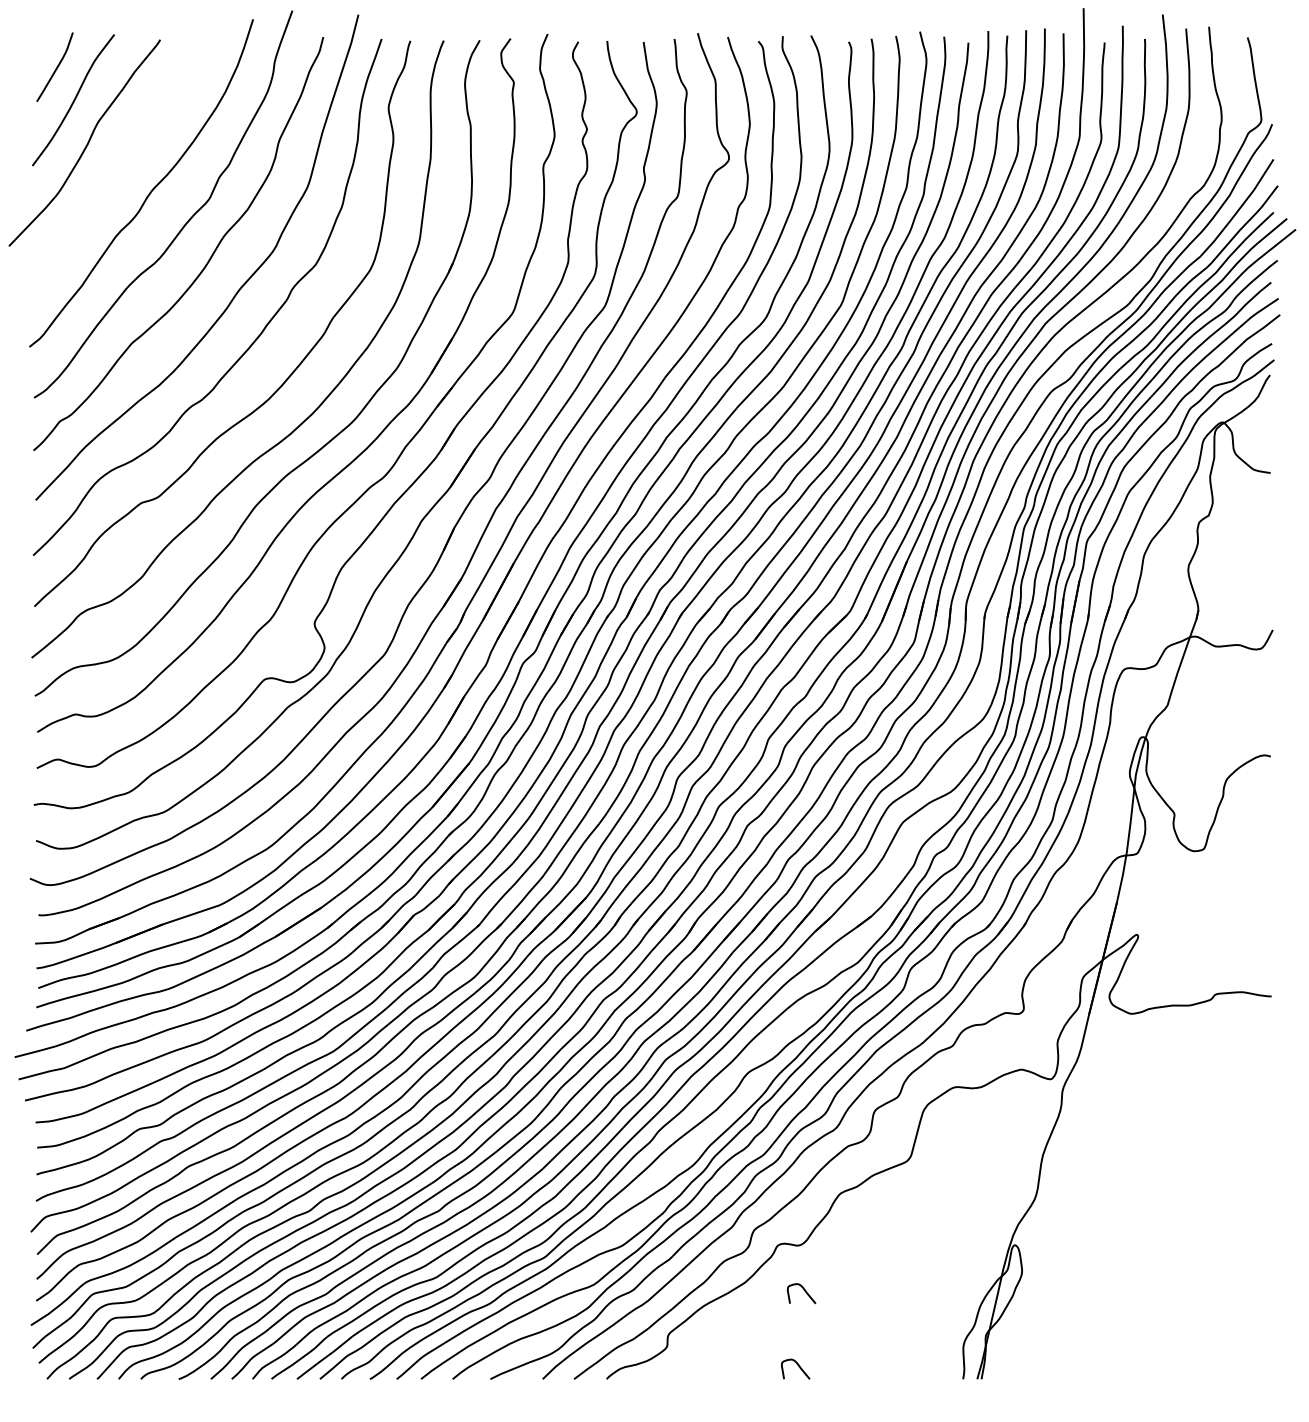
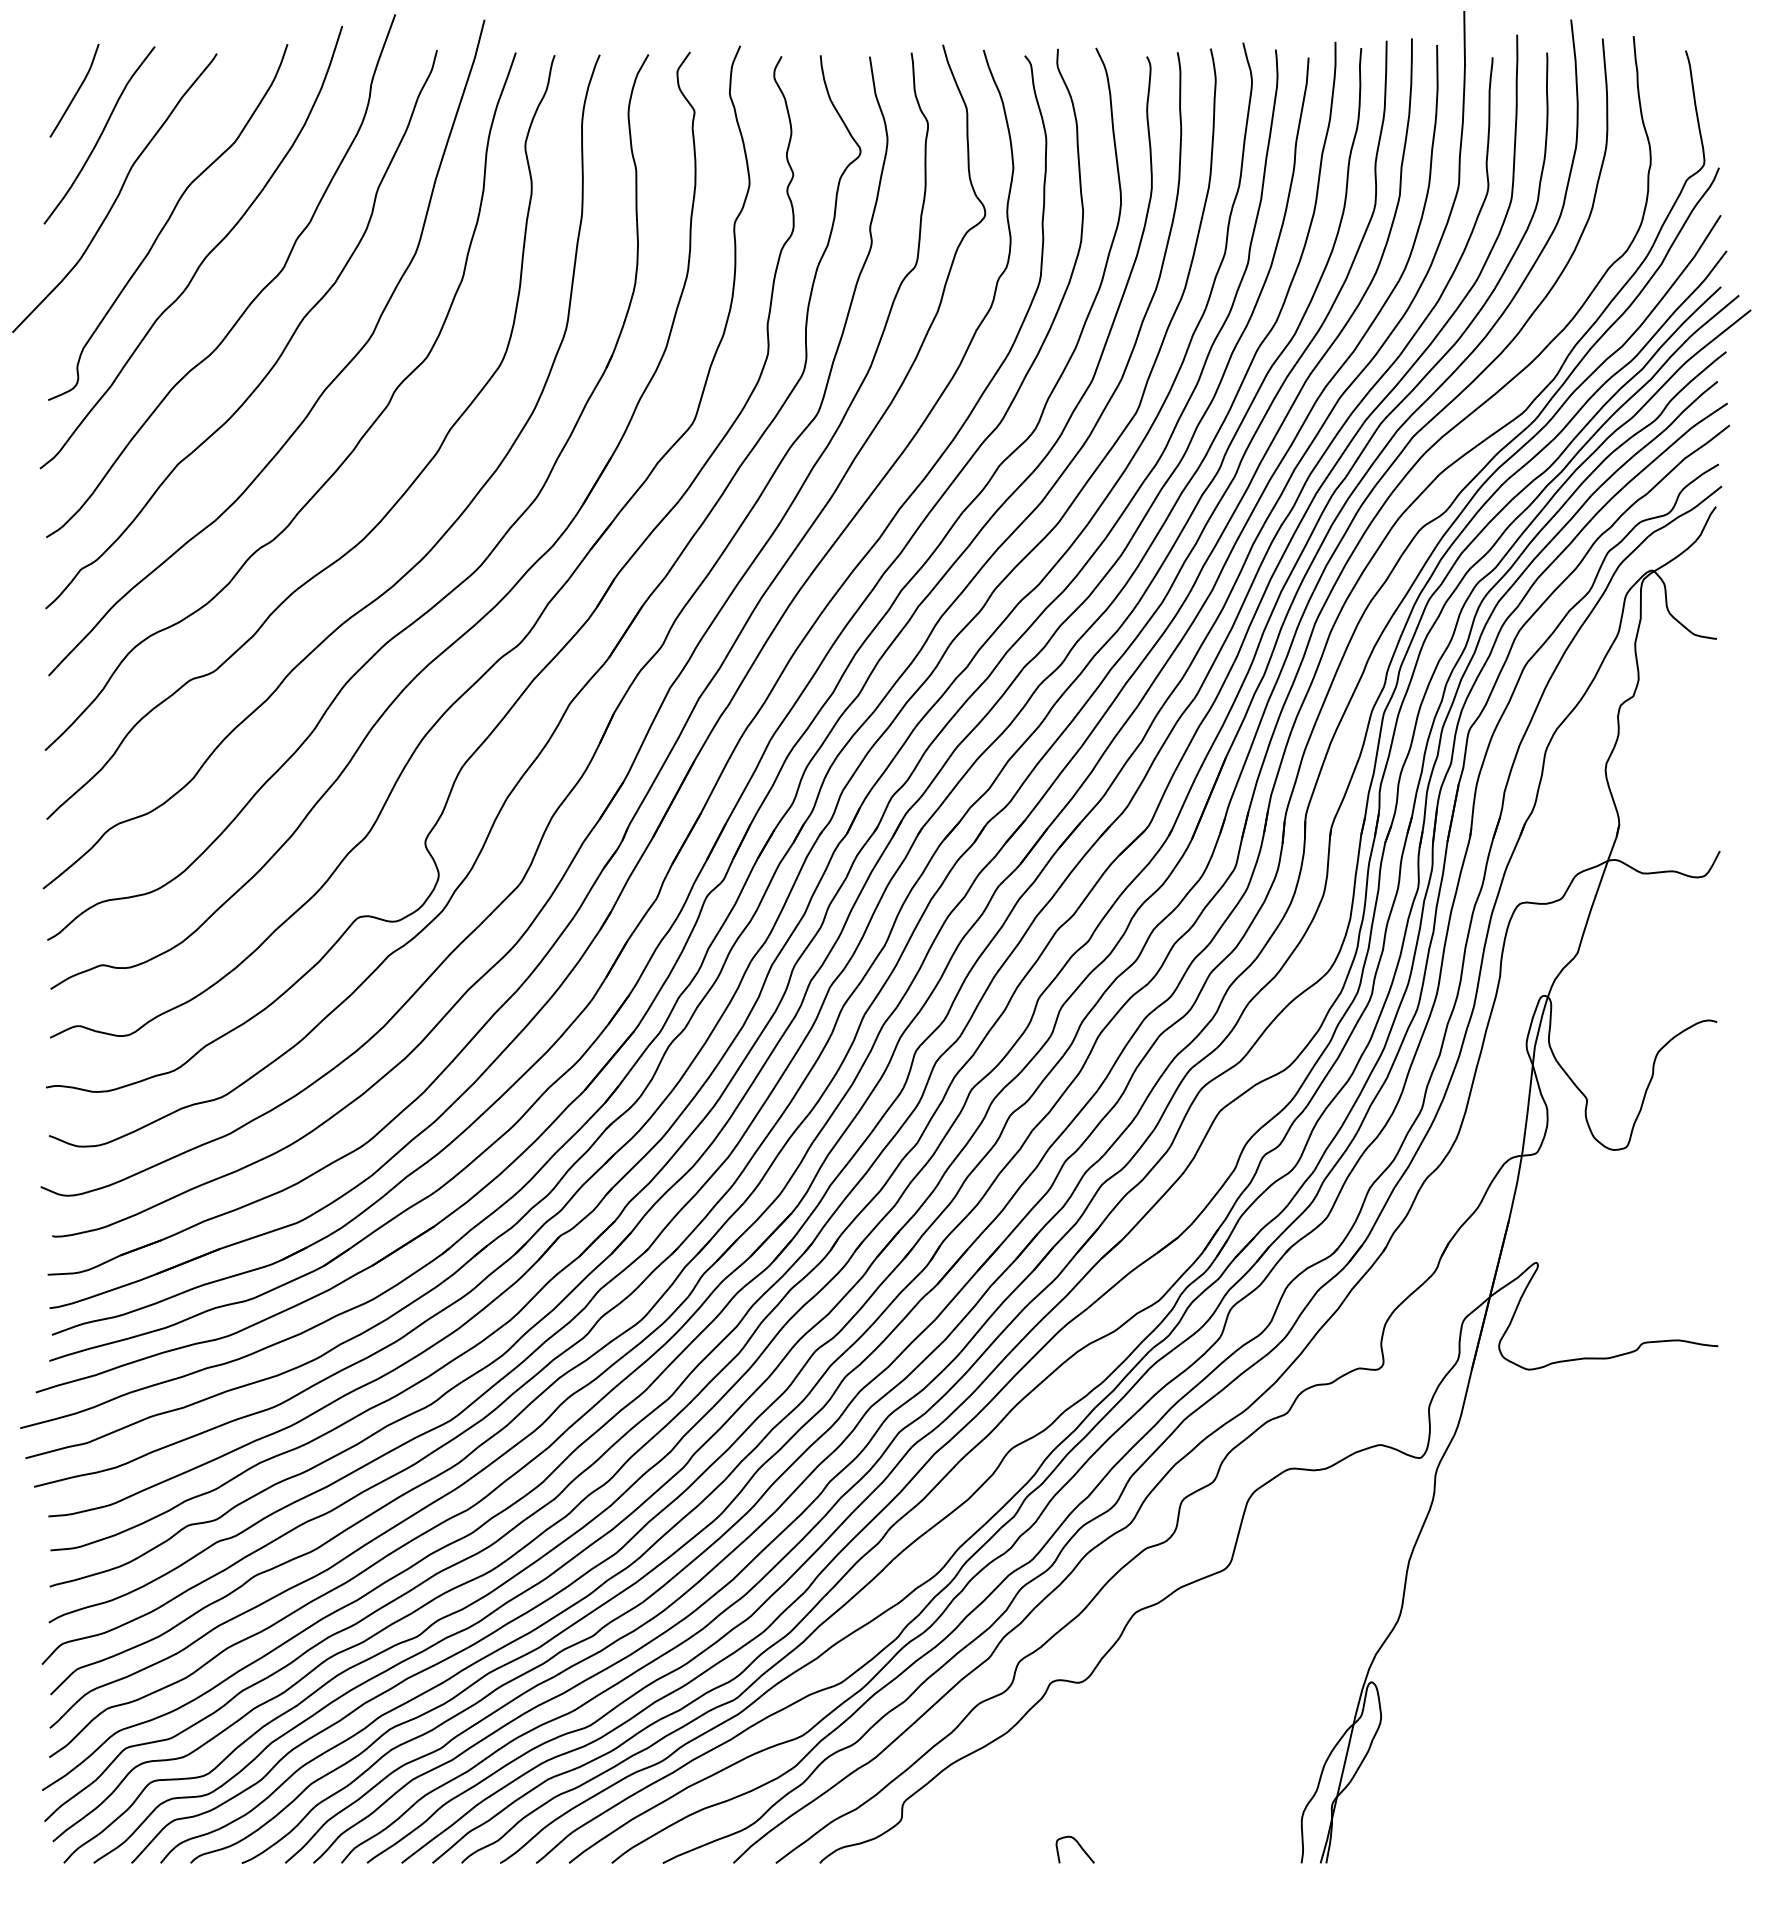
curve: (124, 163) -> (168, 221), added
curve: (804, 1290) -> (1086, 1743), removed

